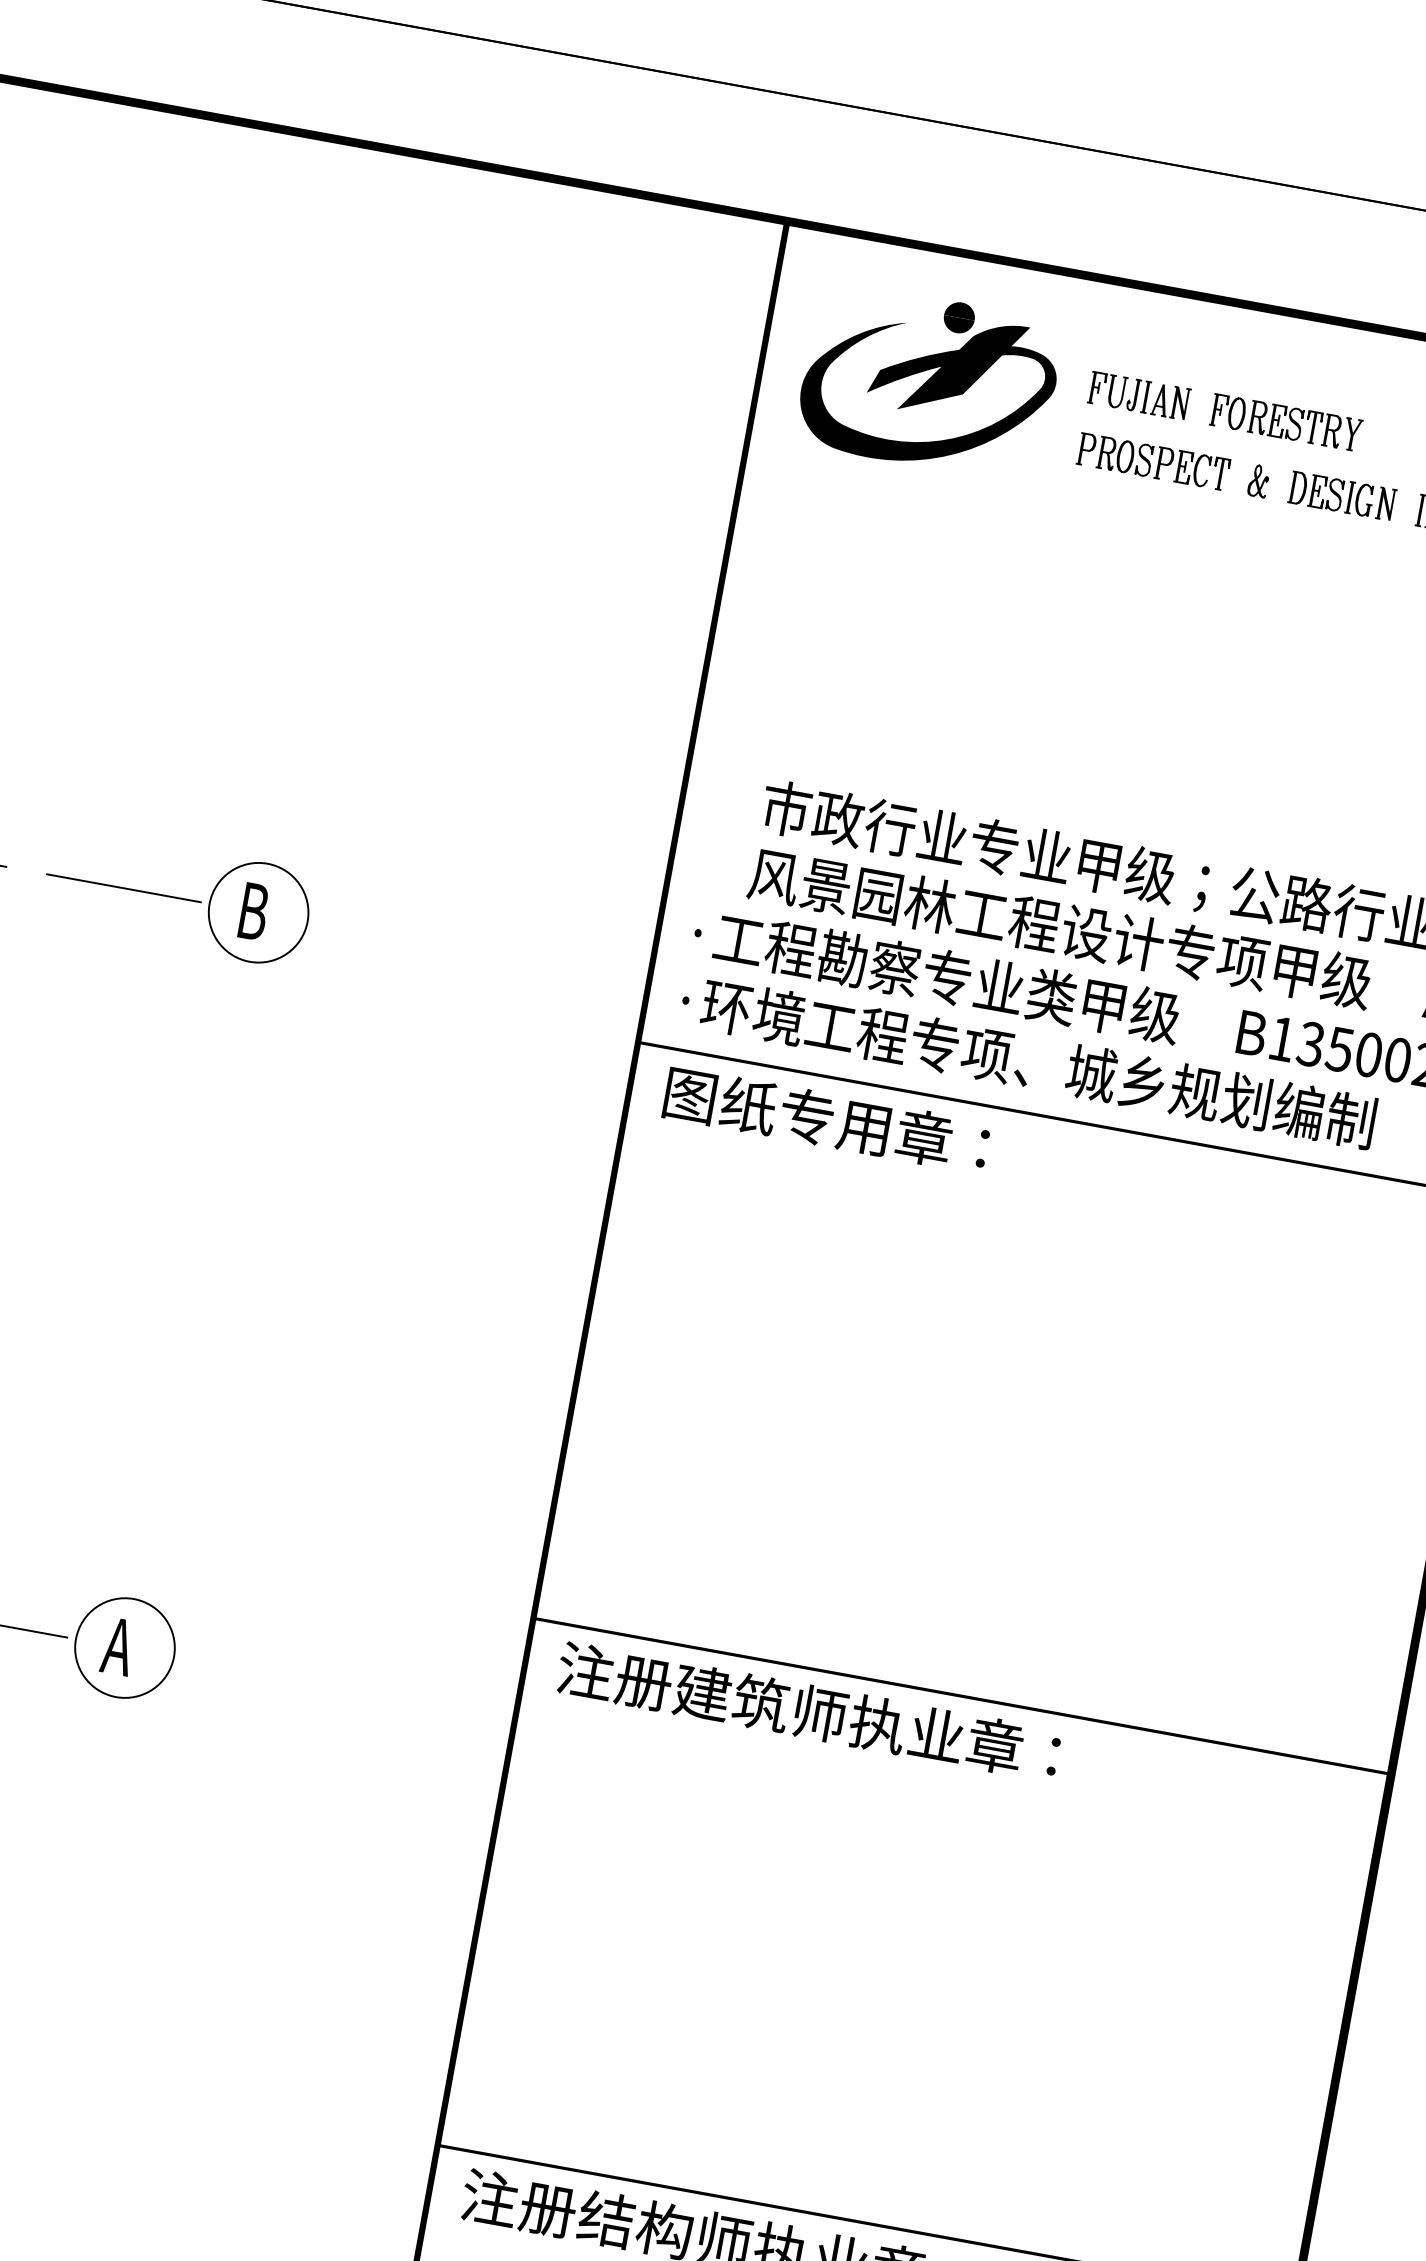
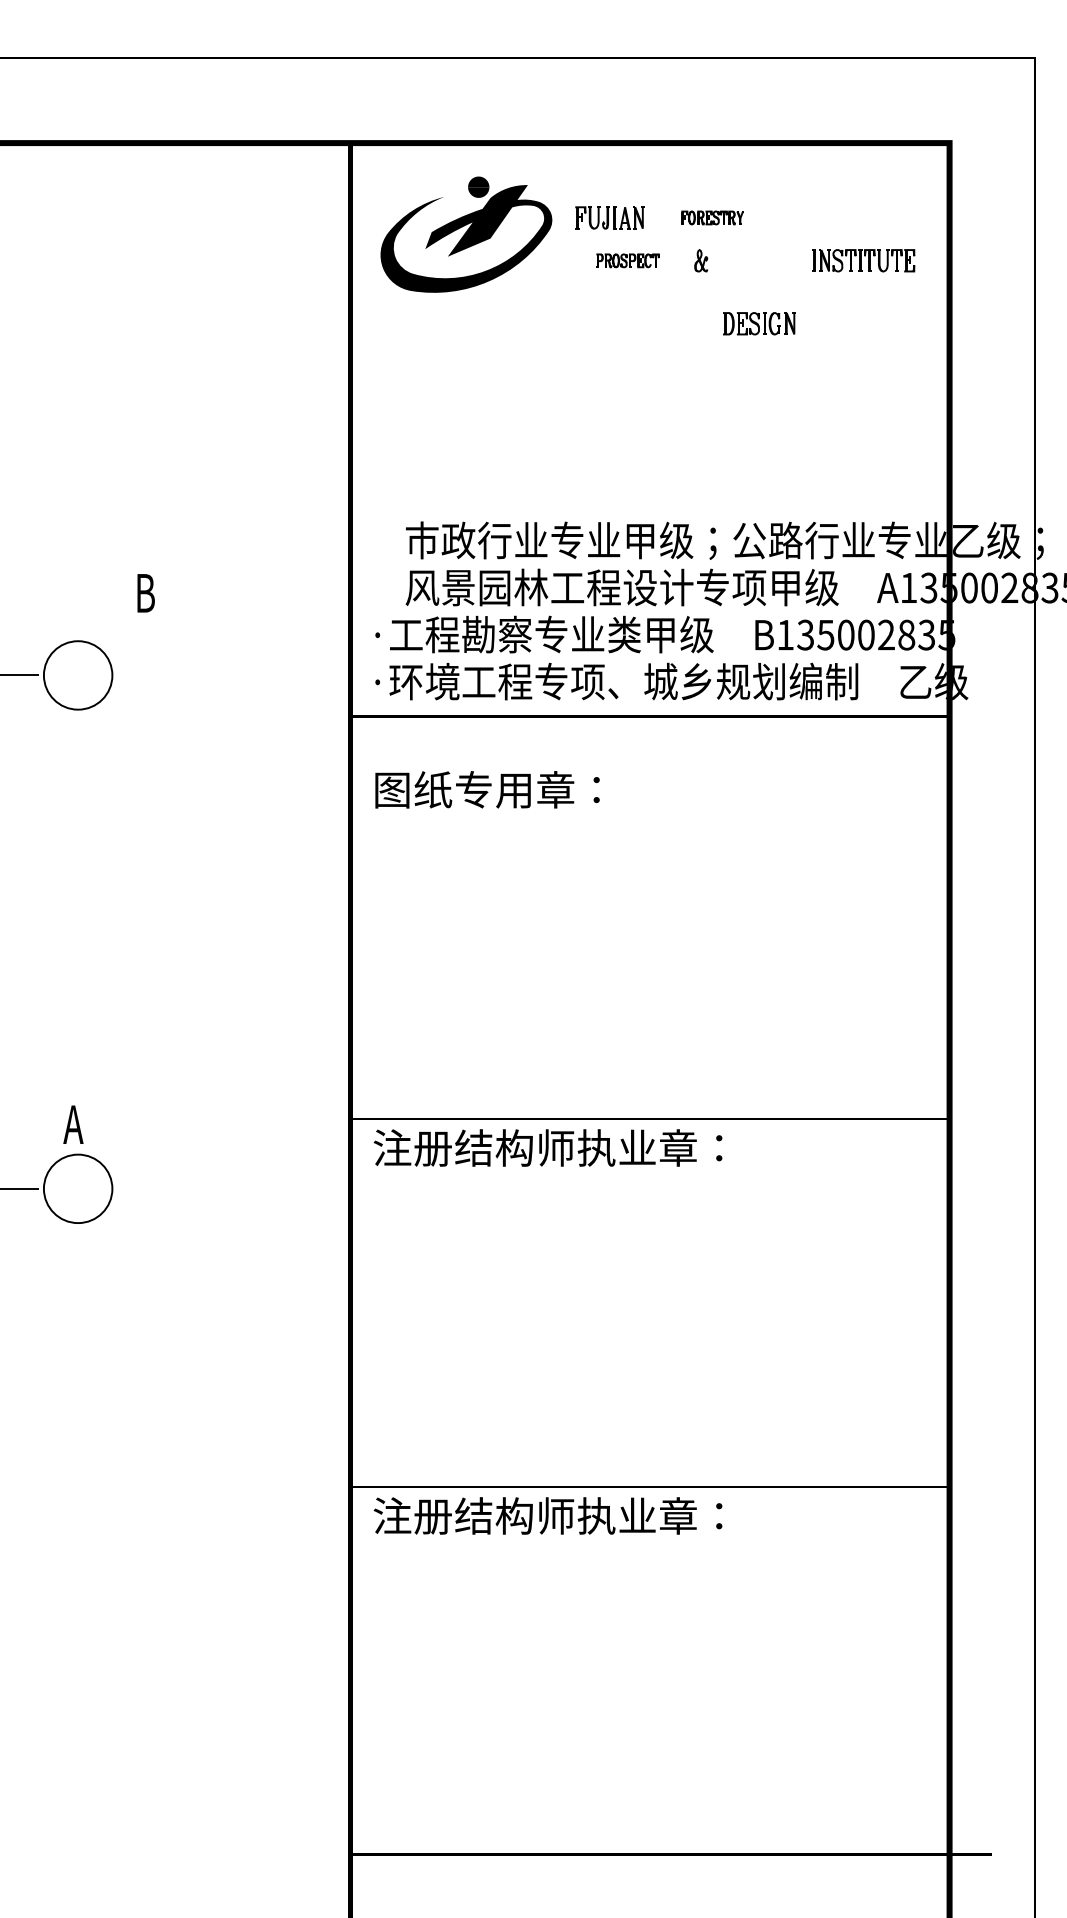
part: (1286, 422) -> (712, 217), size x0.6
part: (1153, 461) -> (627, 260), size x0.6
part: (1342, 495) -> (759, 323), moved
text: (253, 911) -> (145, 593), moved
text: (826, 1119) -> (487, 789), moved
text: (118, 1646) -> (73, 1124), moved
text: (732, 1697) -> (494, 1147), 注册建筑师执业章： -> 注册结构师执业章：

